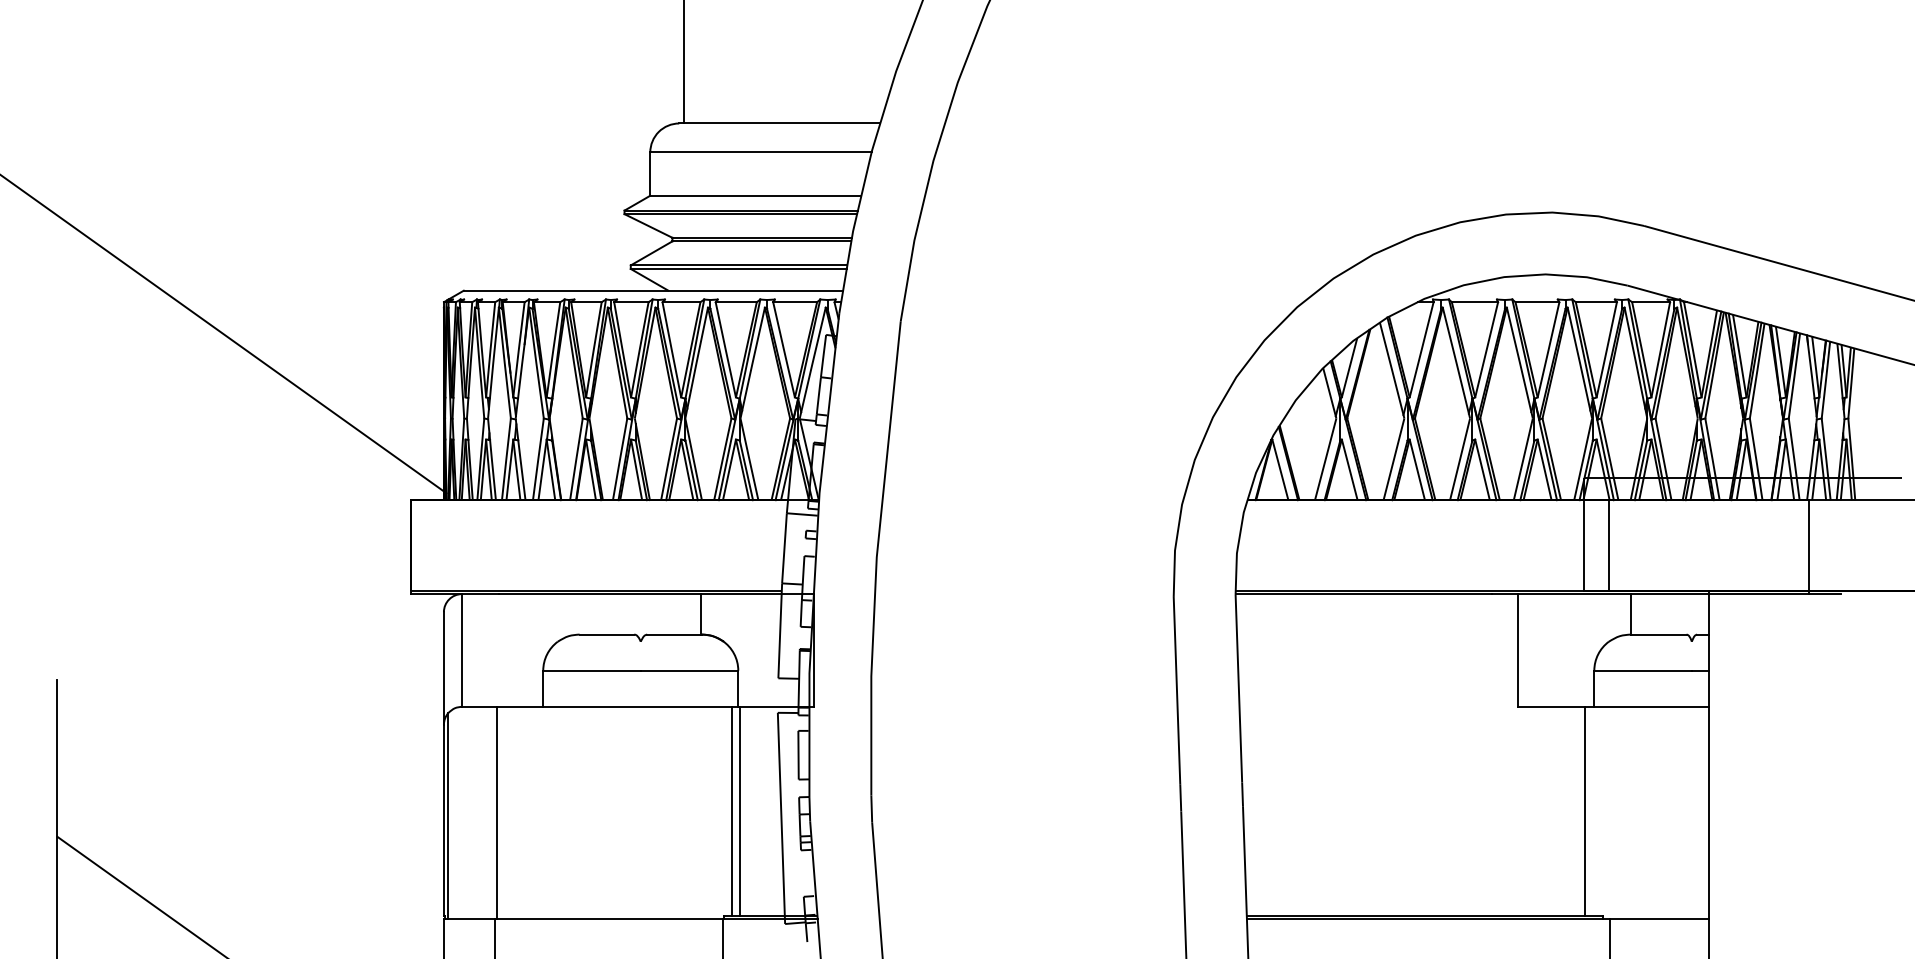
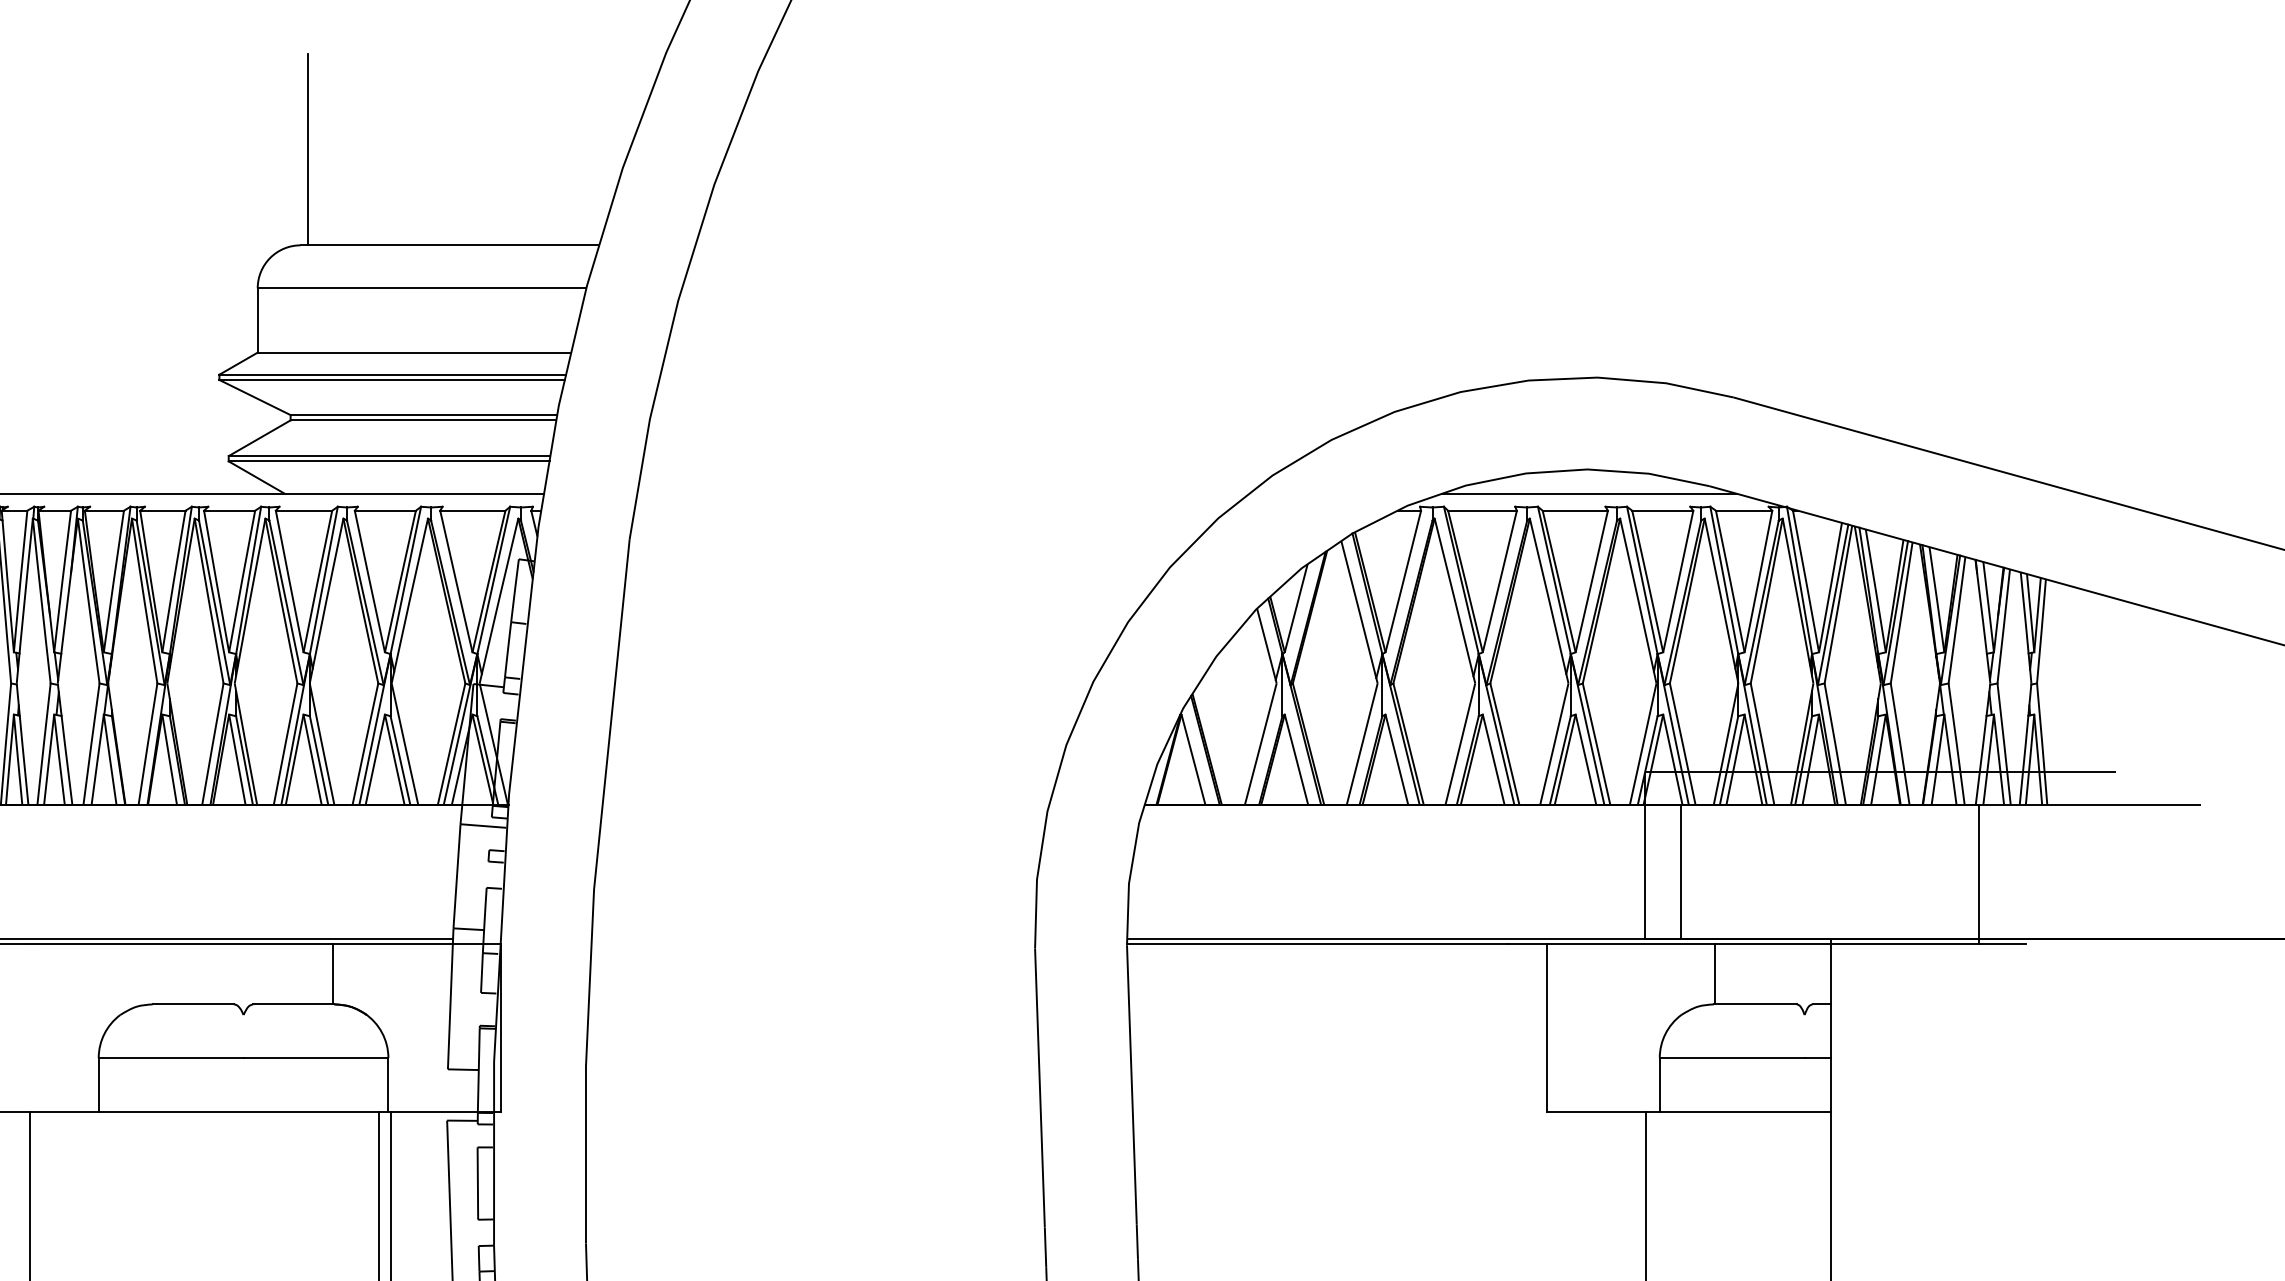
line: (1546, 290) -> (1588, 493), added

